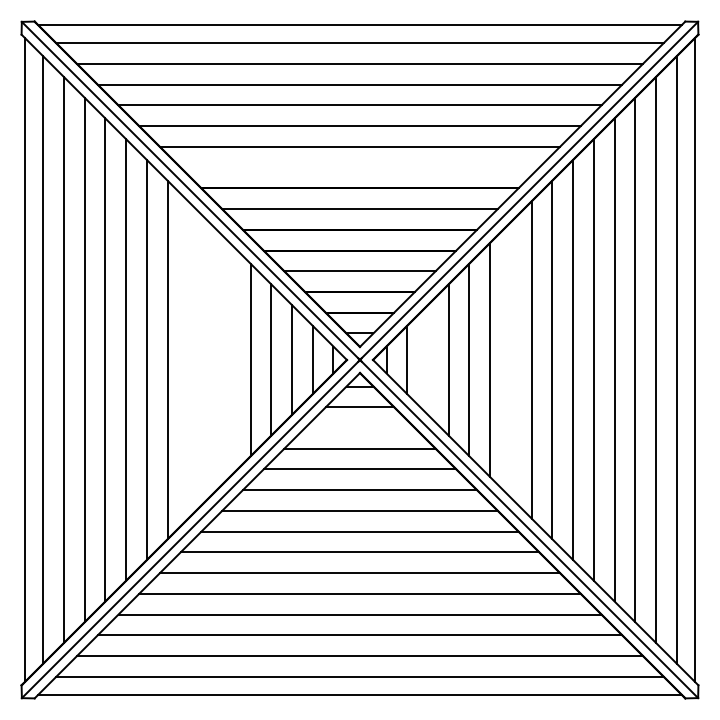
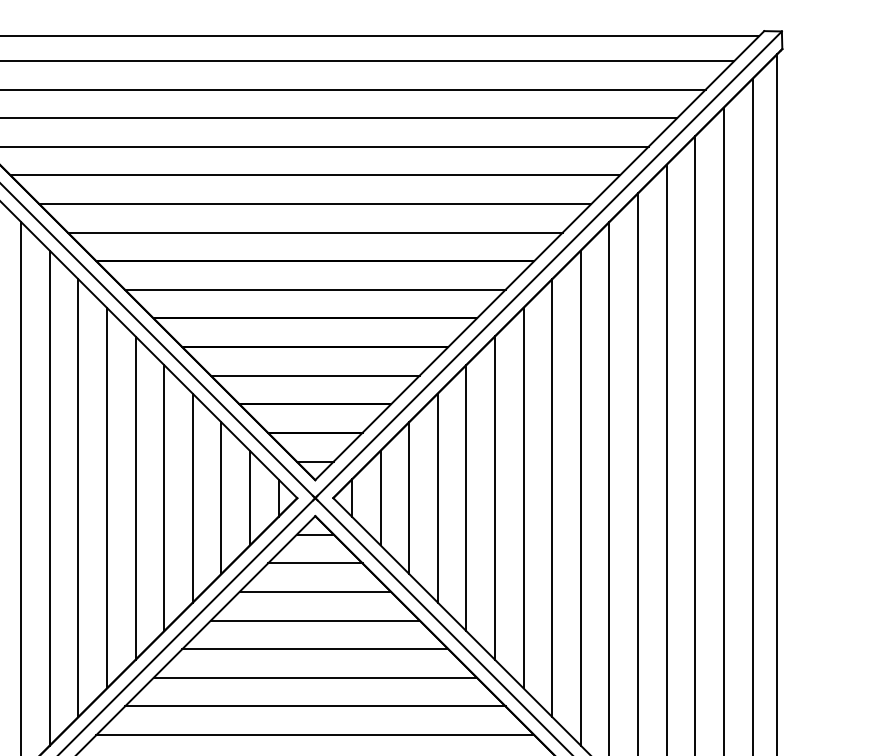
line: (359, 167) -> (314, 232), added
line: (188, 359) -> (78, 497), added
line: (209, 359) -> (107, 497), added
line: (229, 359) -> (135, 497), added
line: (428, 359) -> (409, 497), added
line: (510, 359) -> (523, 497), added
line: (359, 428) -> (314, 592), added

